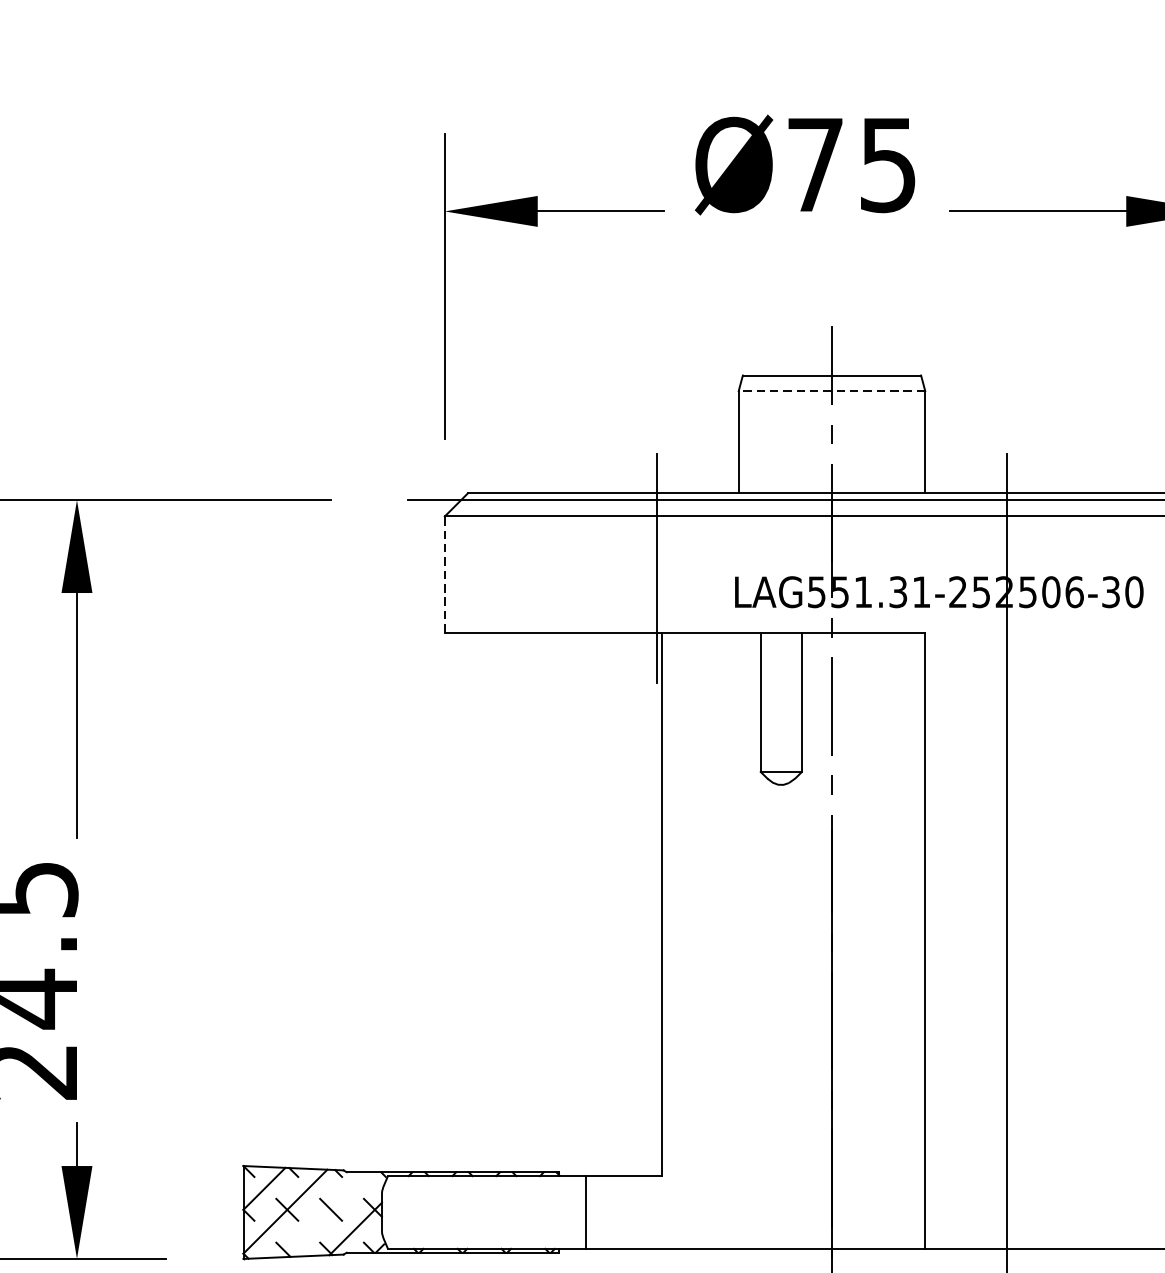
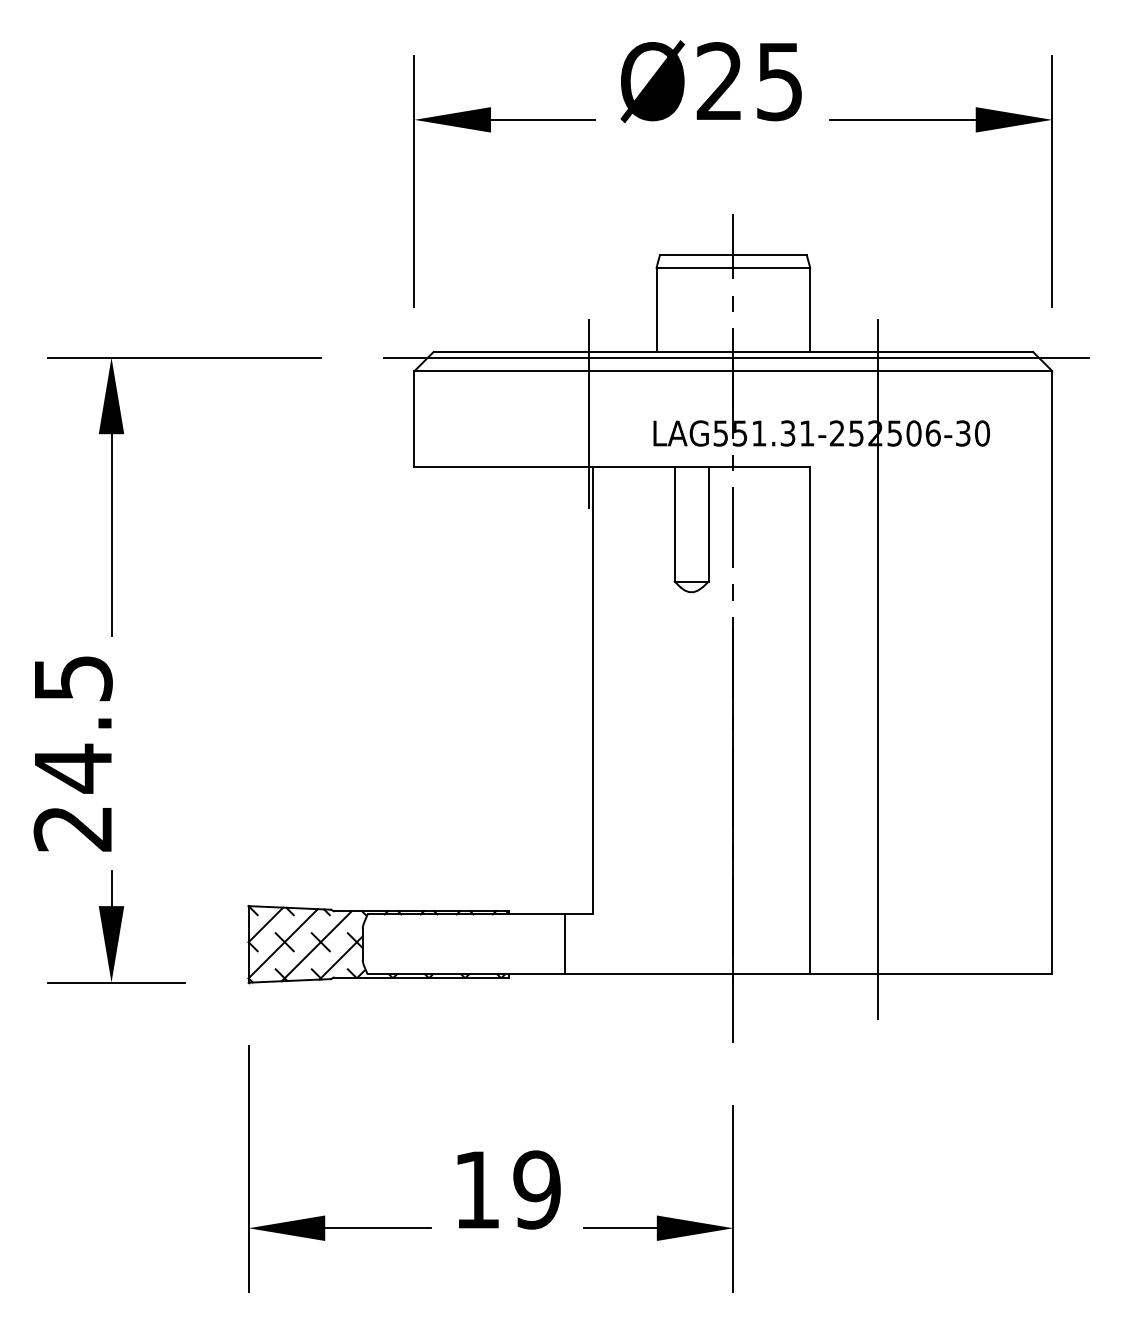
text: (813, 163) -> (718, 80), Ø75 -> Ø25
line: (832, 390) -> (733, 267), dashed -> solid
line: (444, 573) -> (414, 418), dashed -> solid
line: (585, 1212) -> (565, 944), moved
line: (325, 1215) -> (316, 946), added

